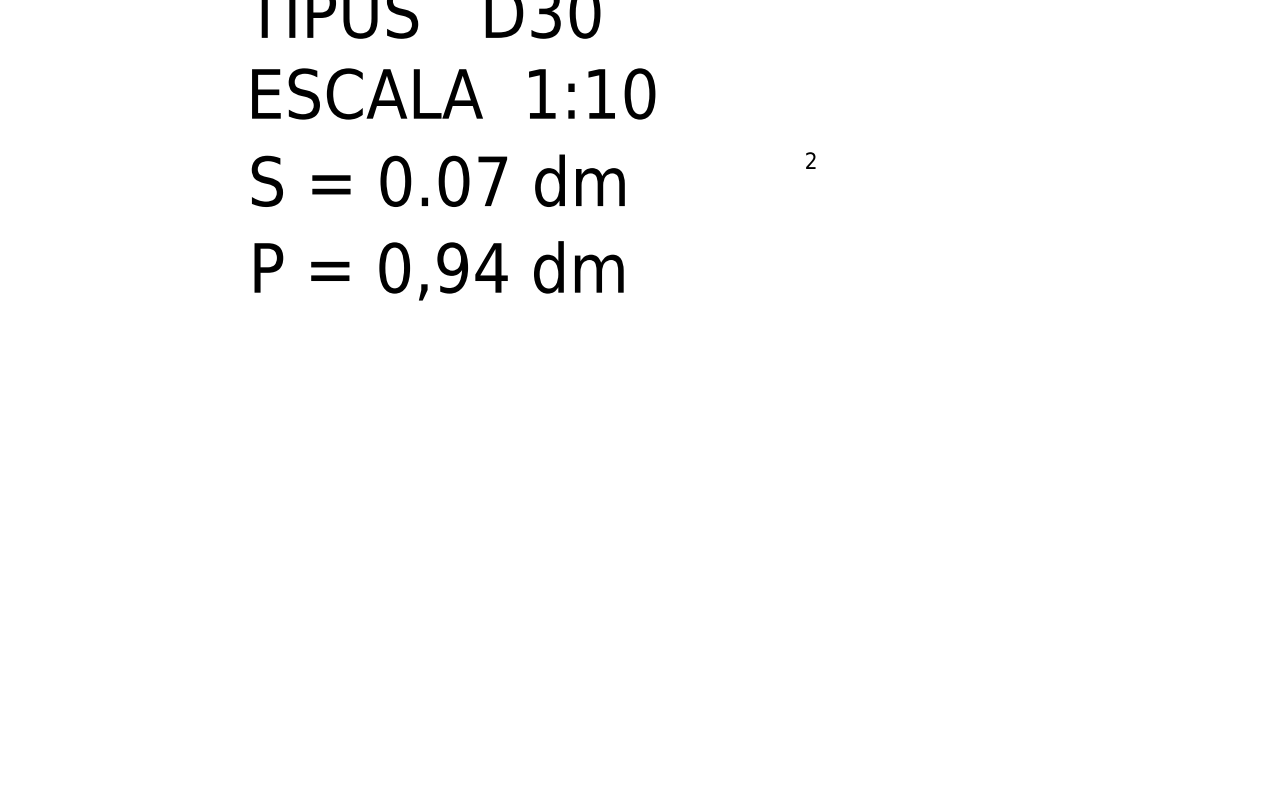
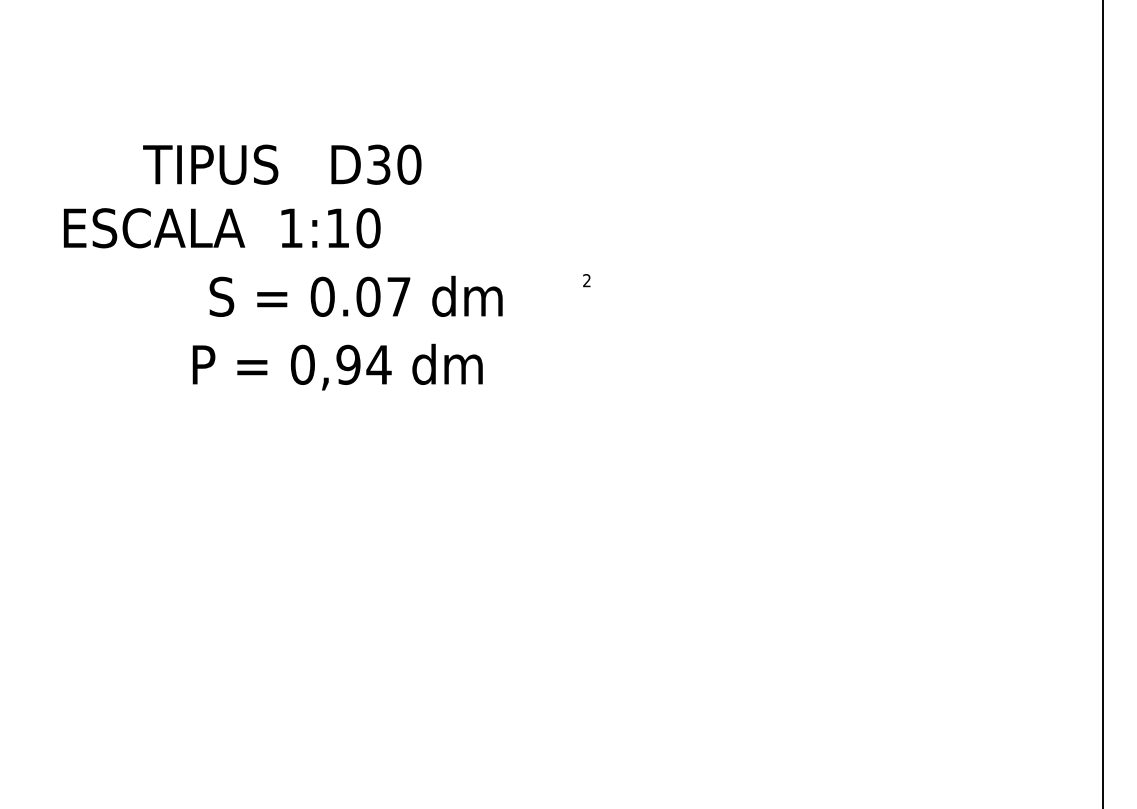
text: (453, 94) -> (222, 228), moved
text: (437, 179) -> (355, 295), moved
text: (438, 269) -> (337, 366), moved

